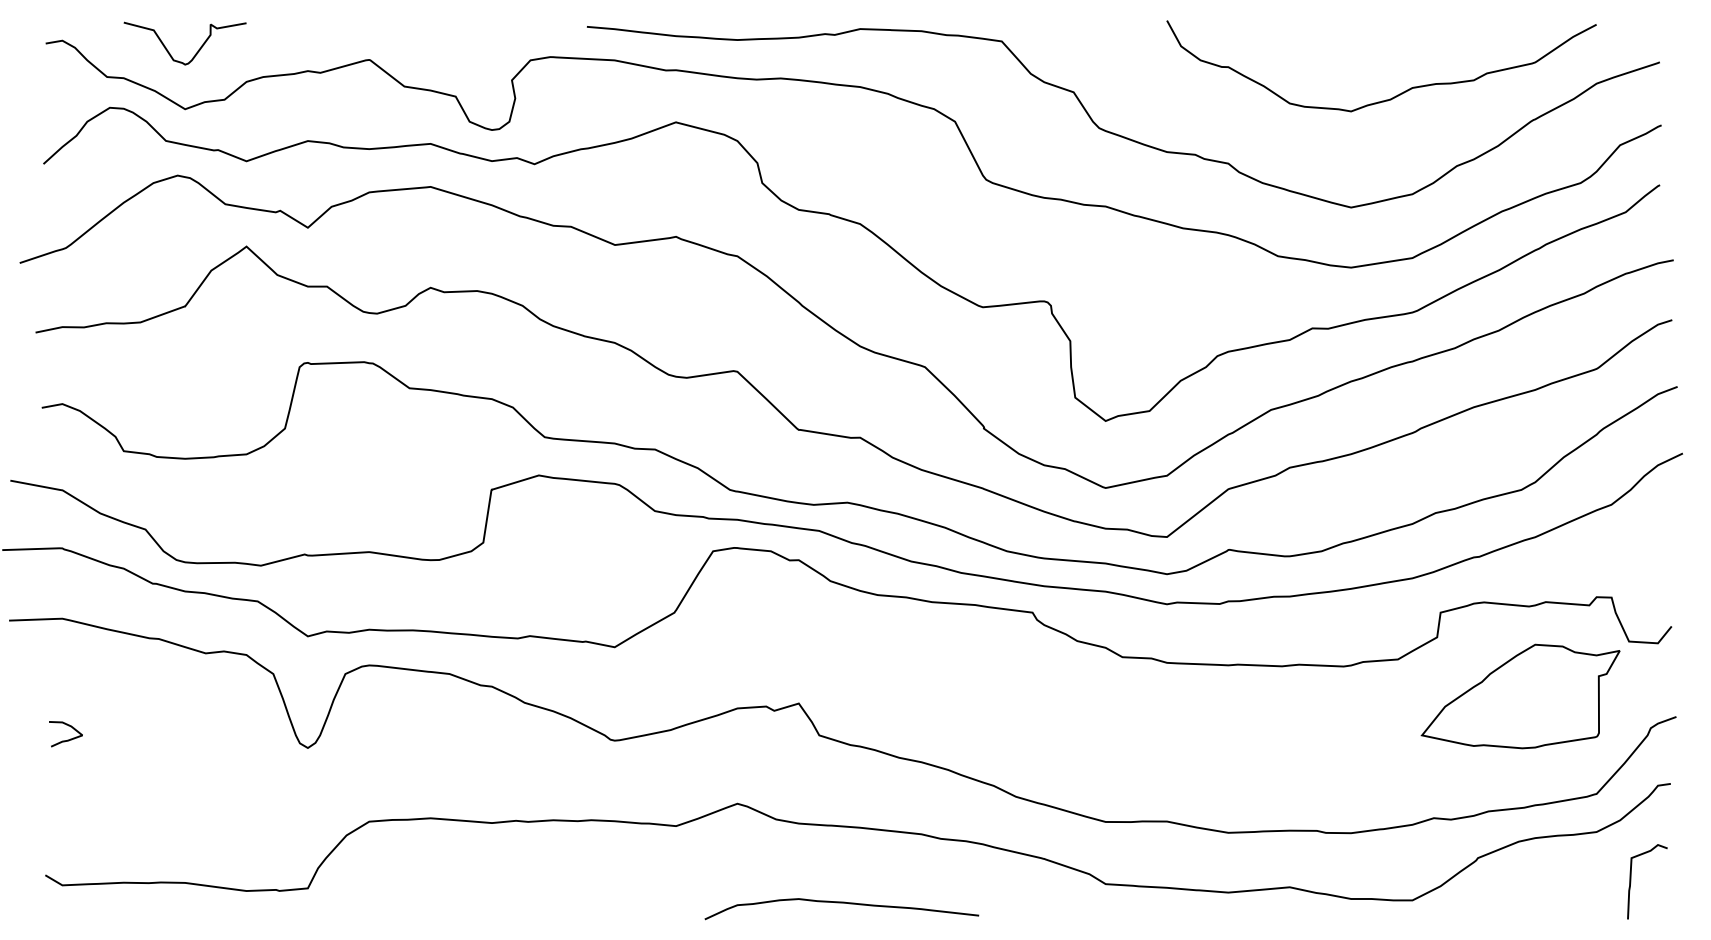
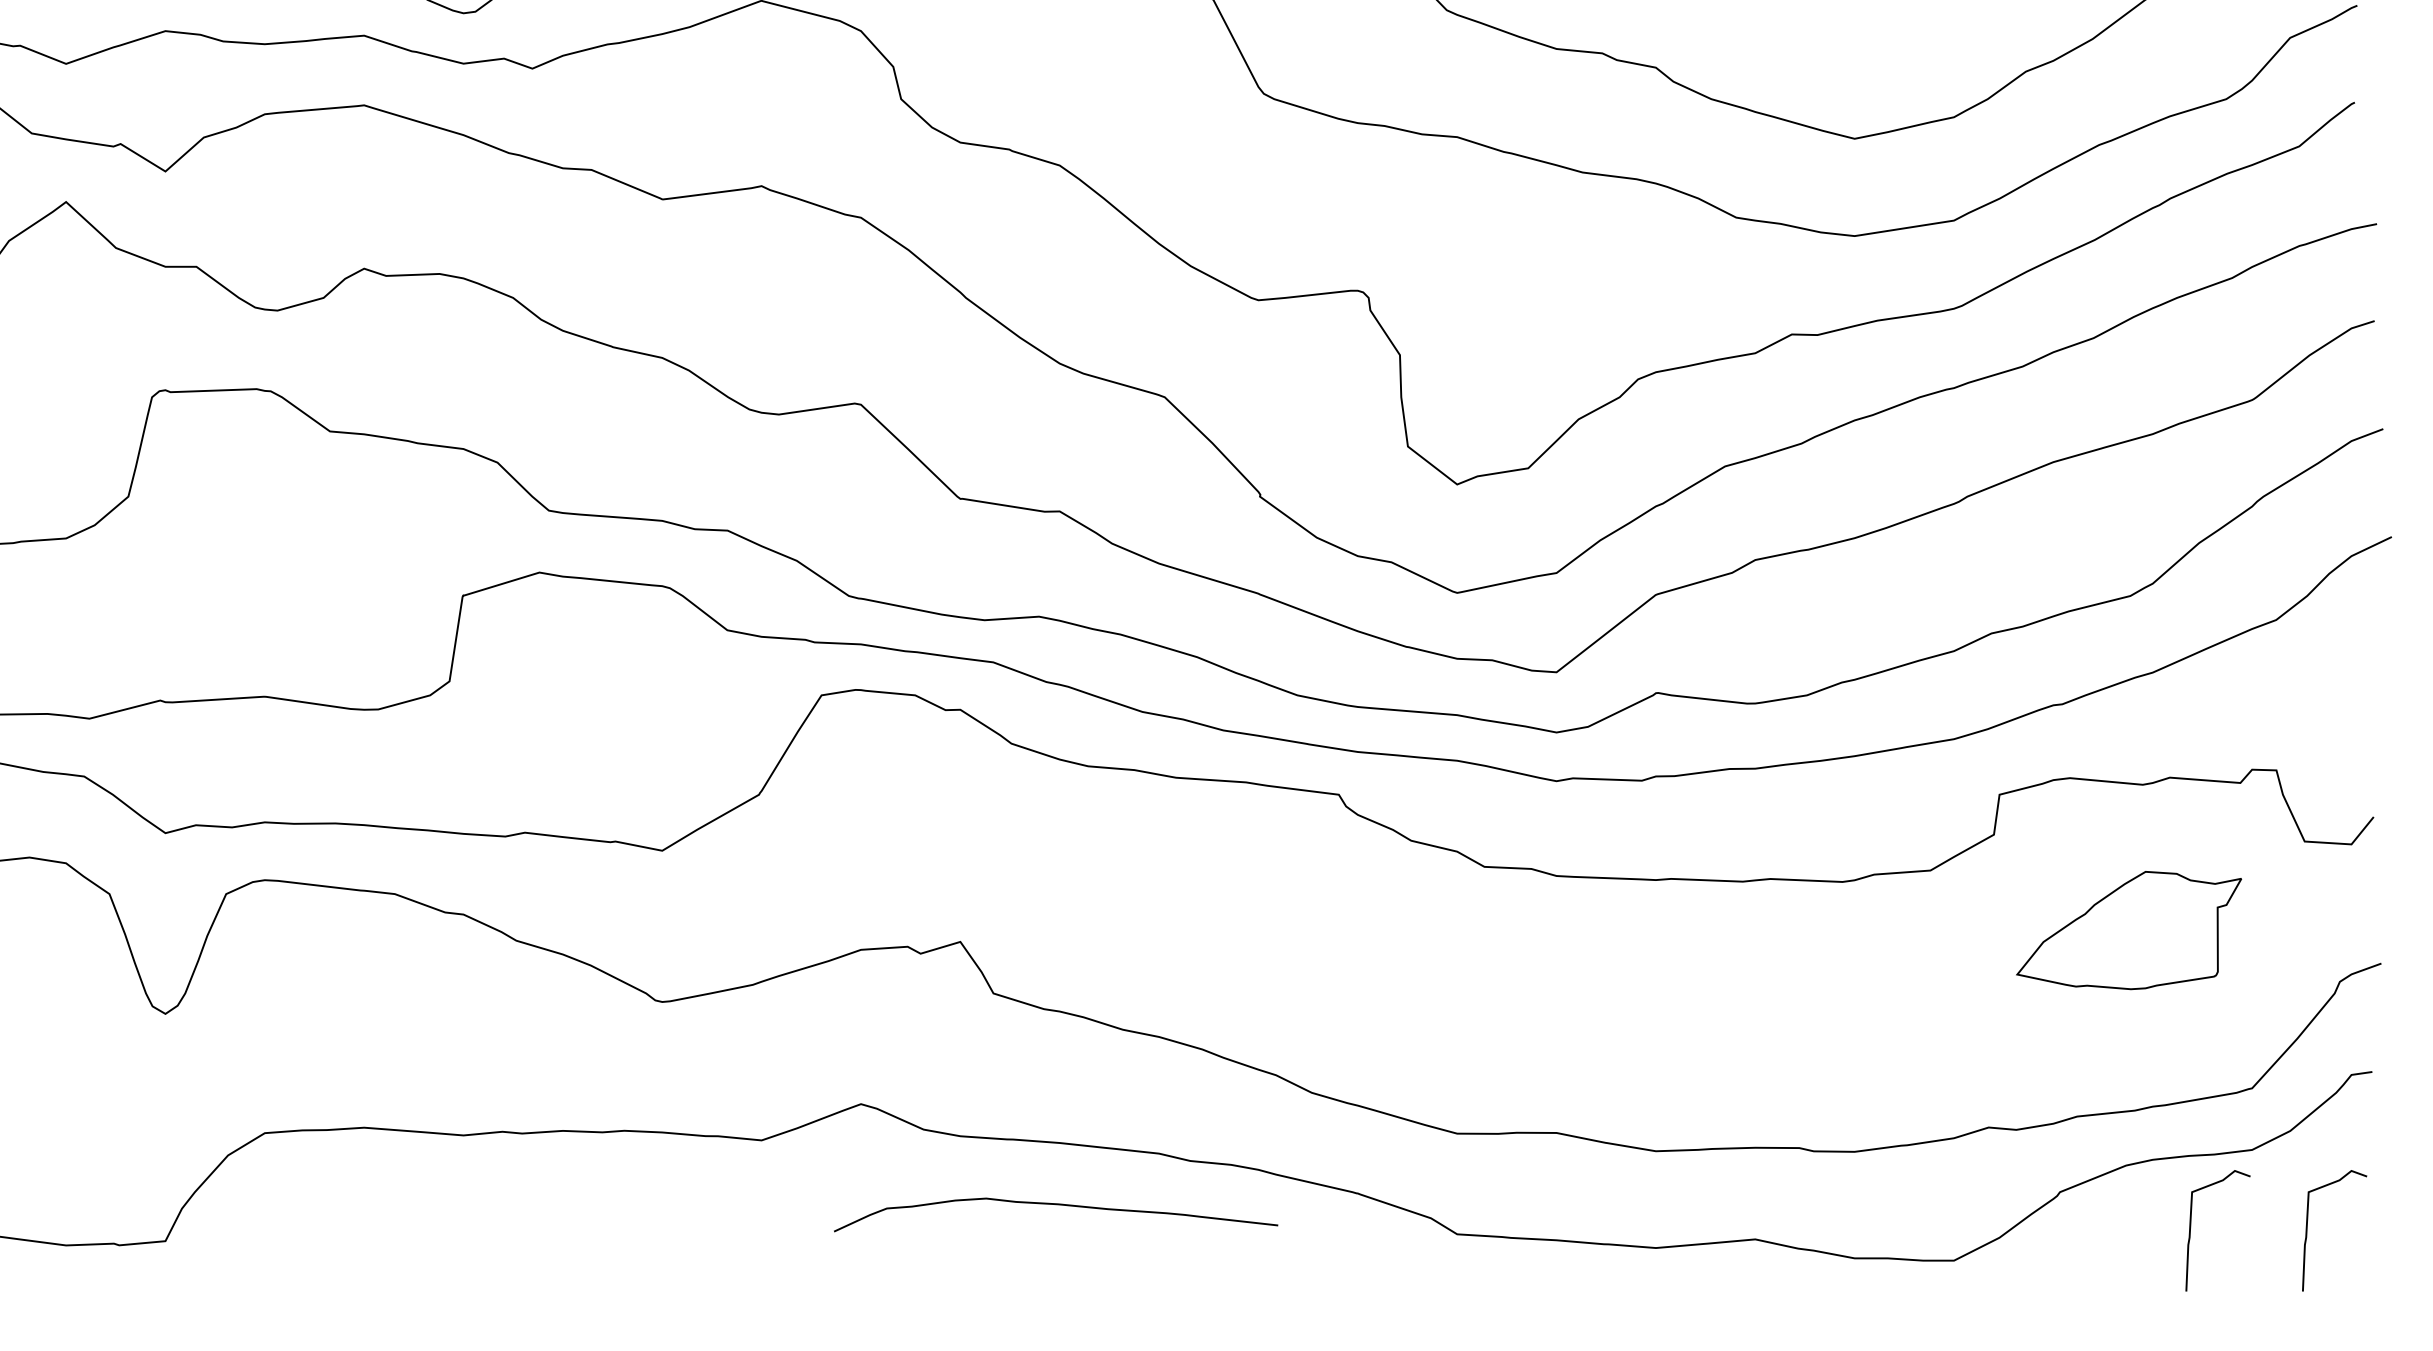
part: (1520, 696) -> (2128, 930), size x0.7
curve: (1559, 881) -> (2192, 1230), added
curve: (841, 903) -> (1055, 1205), moved

